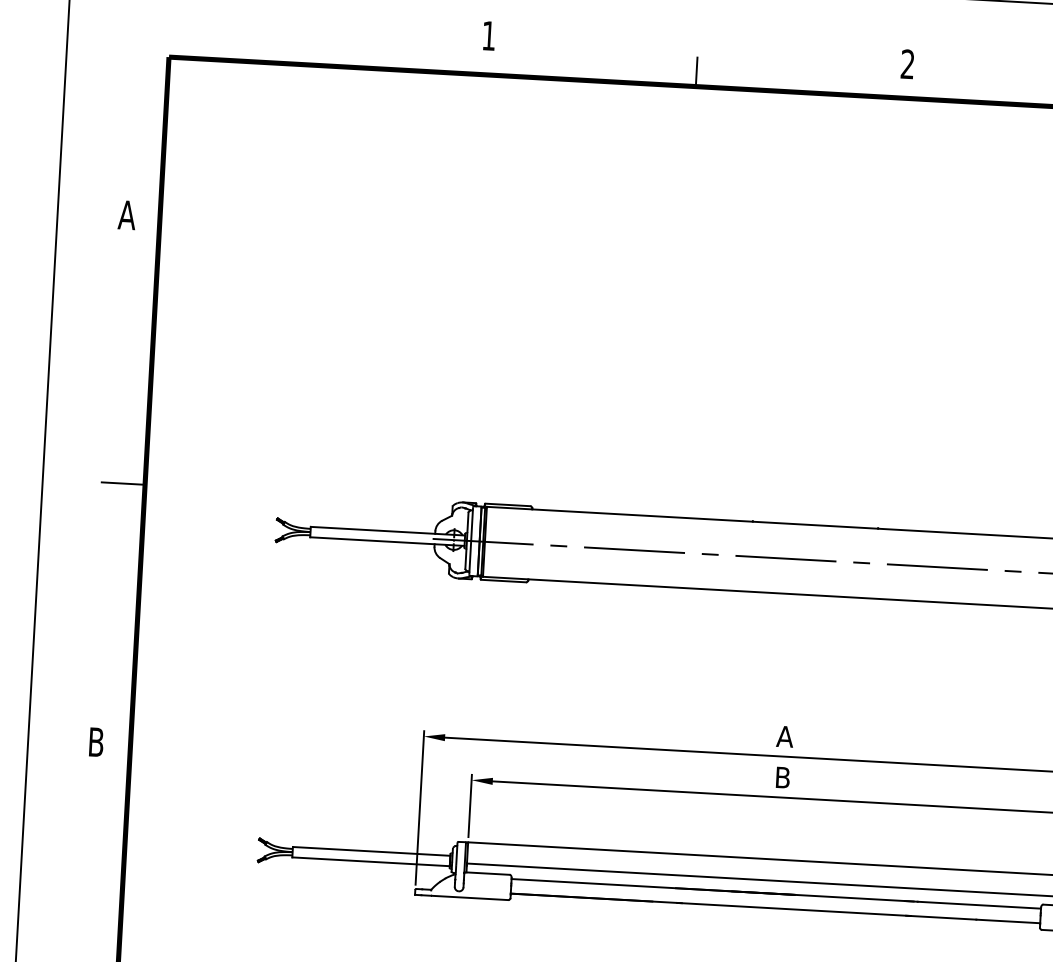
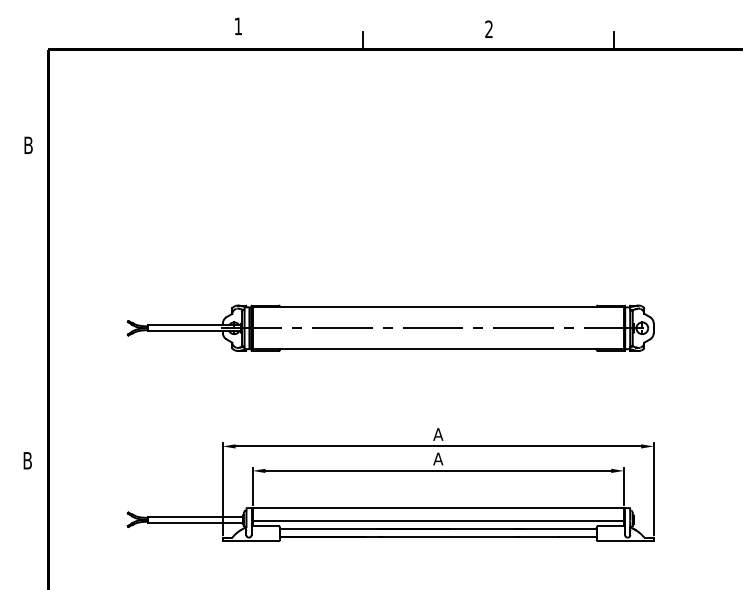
text: (127, 213) -> (28, 144), A -> B
line: (123, 483) -> (35, 305), removed
text: (783, 776) -> (438, 458), B -> A

